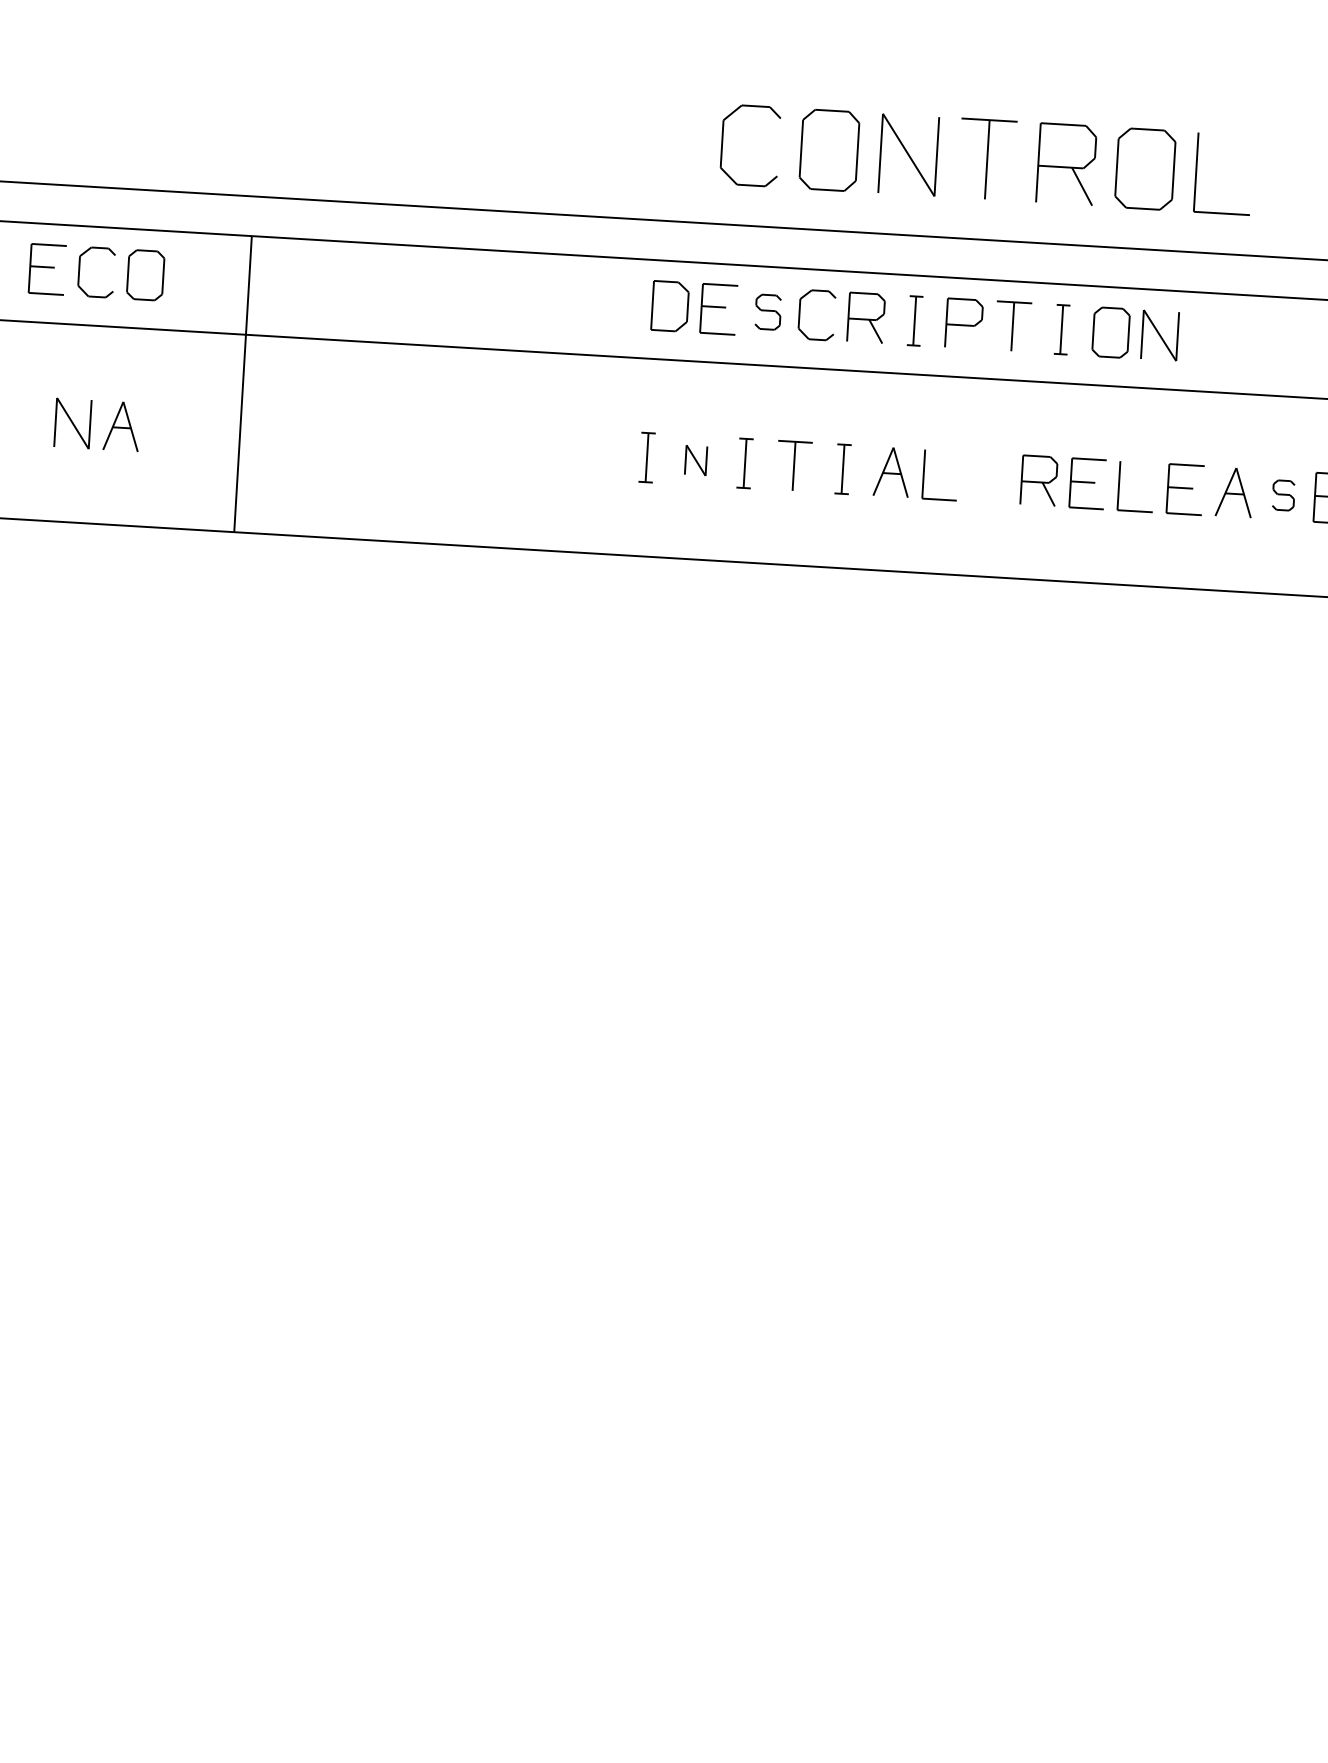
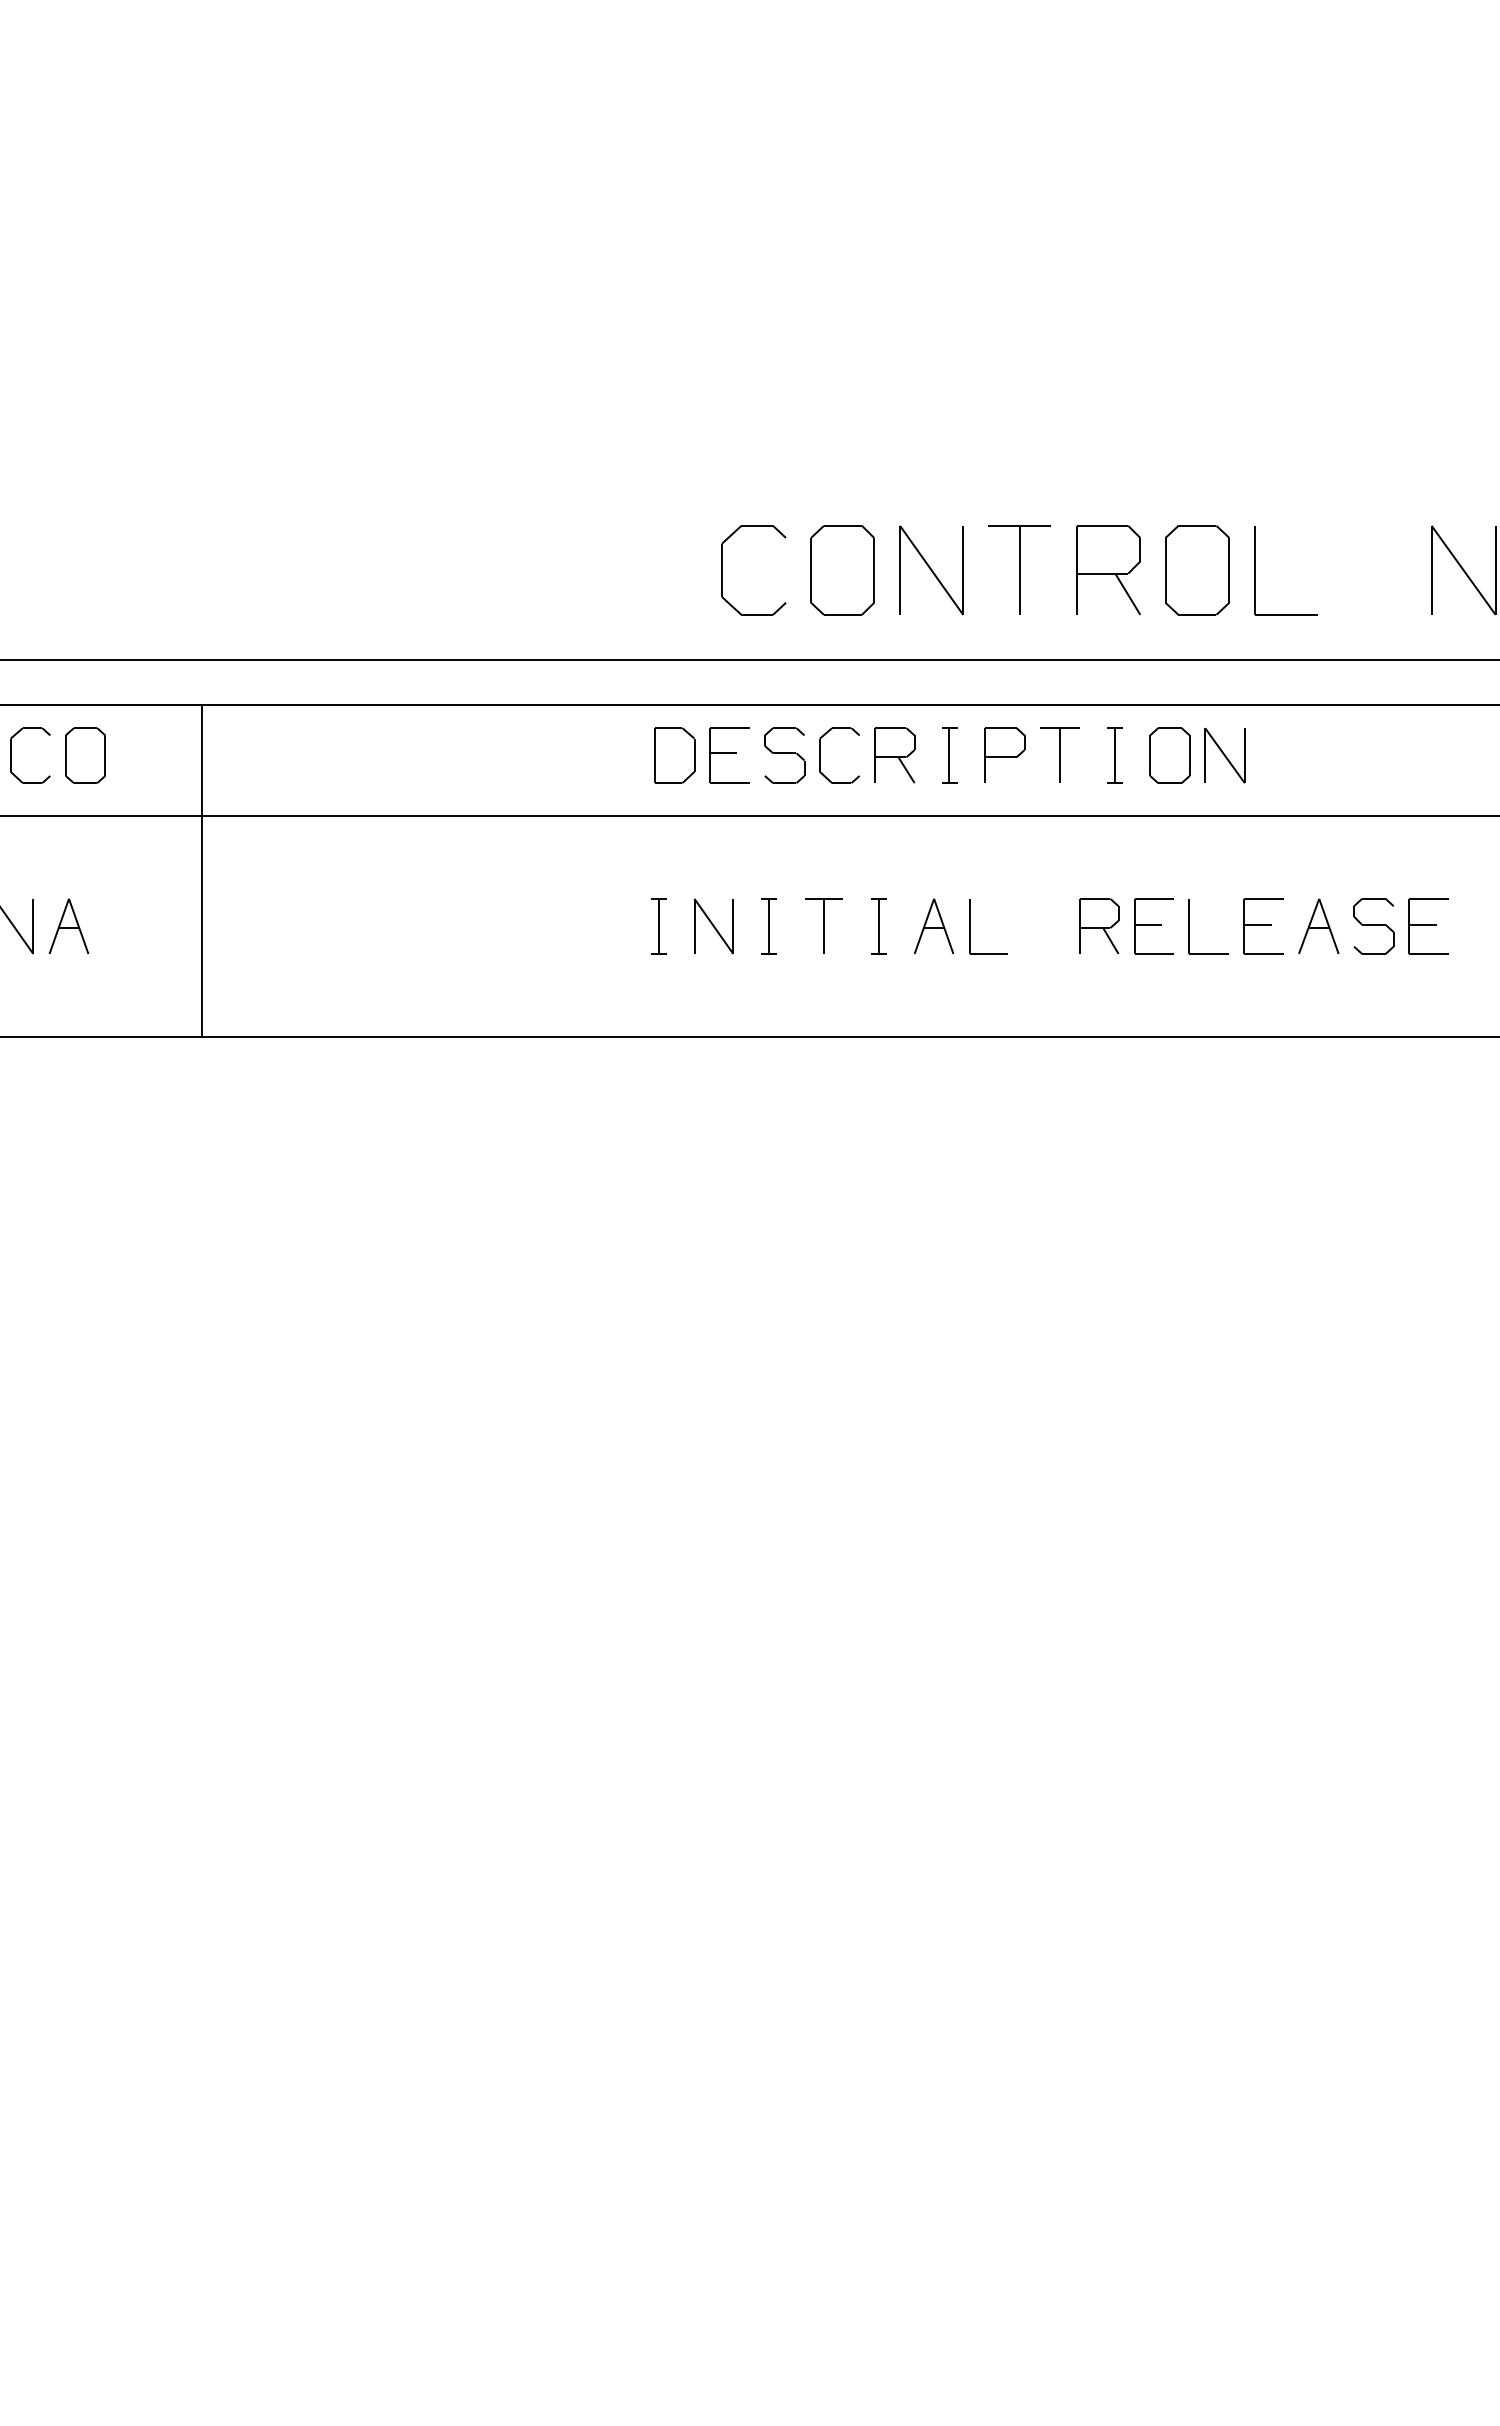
part: (767, 312) -> (784, 755), size x1.43
part: (695, 460) -> (713, 926), size x1.67
part: (1283, 495) -> (1373, 926), size x1.67

